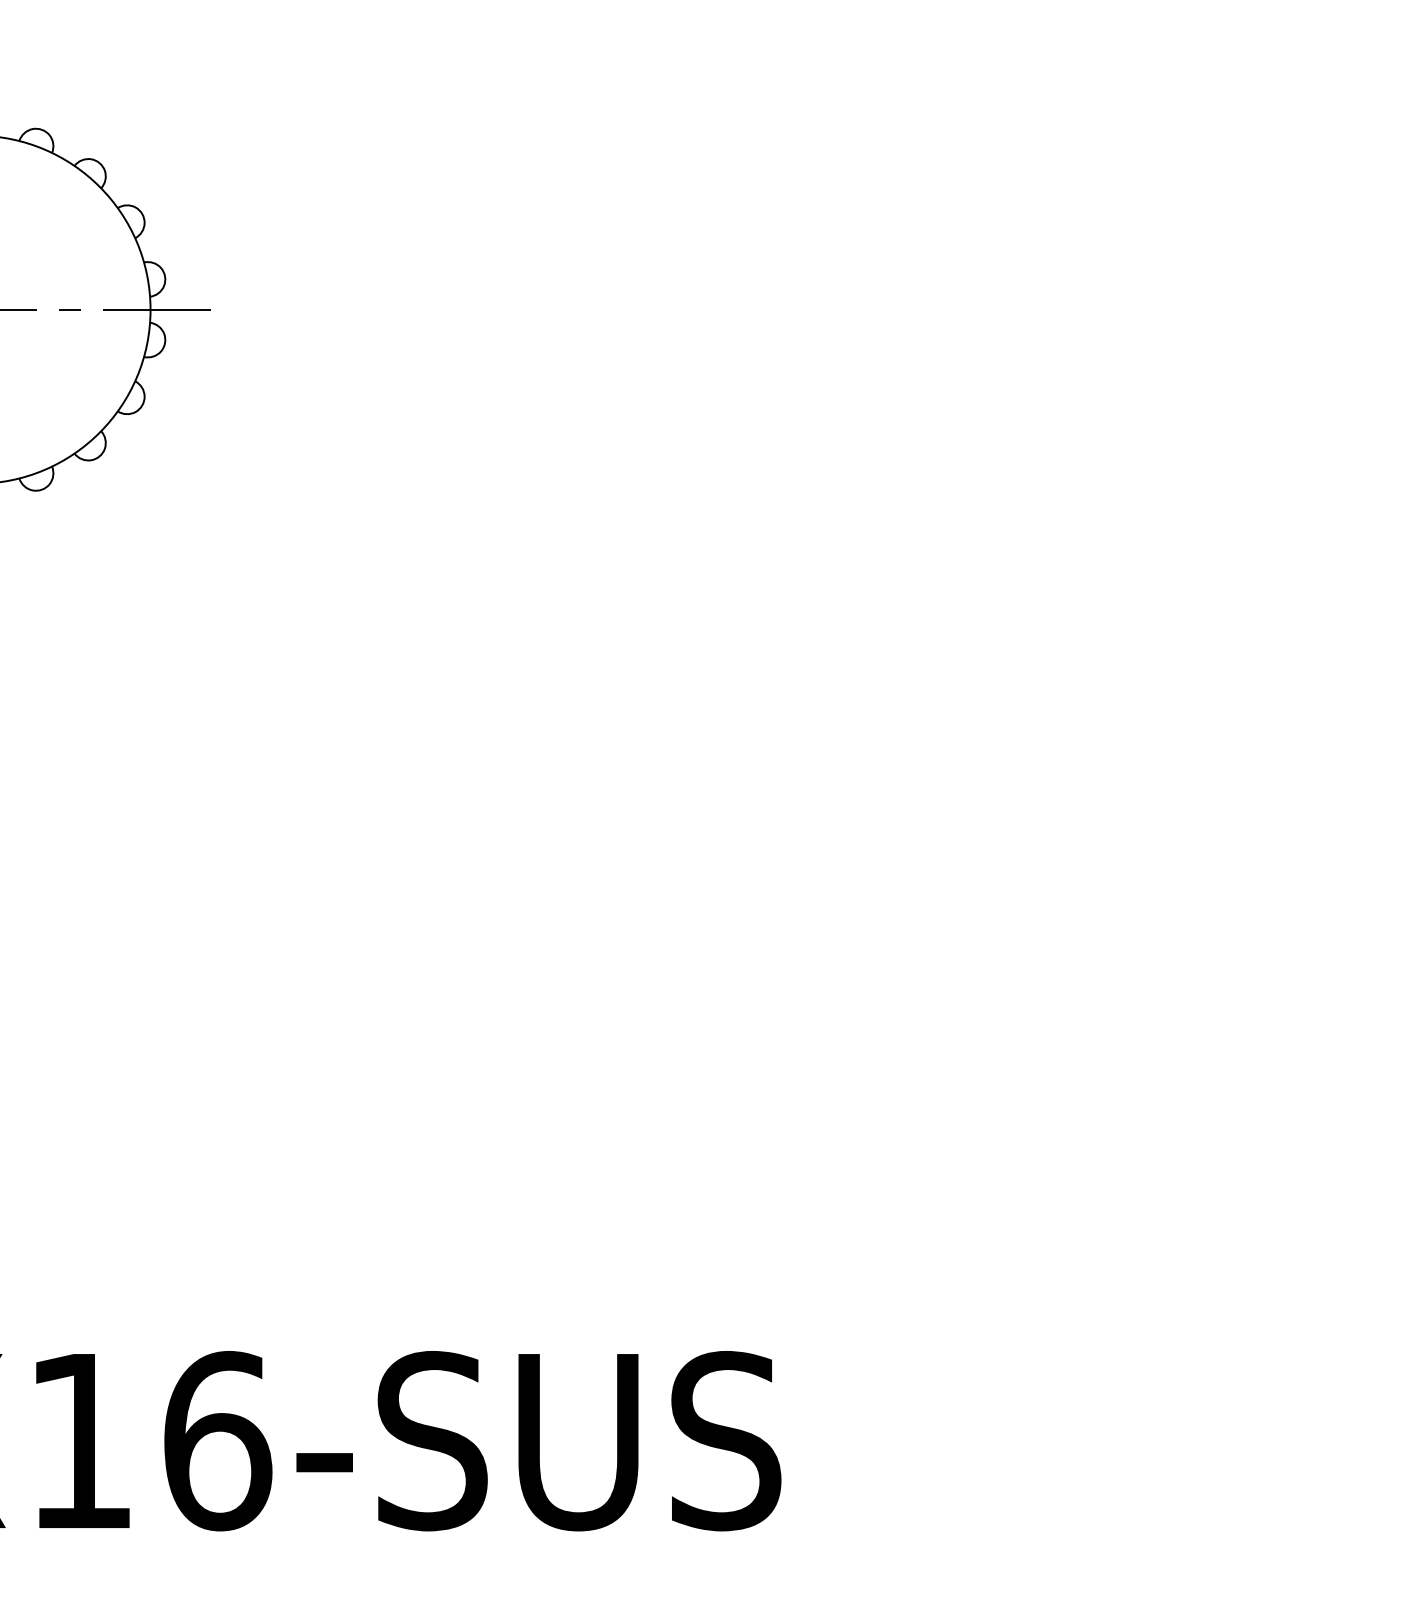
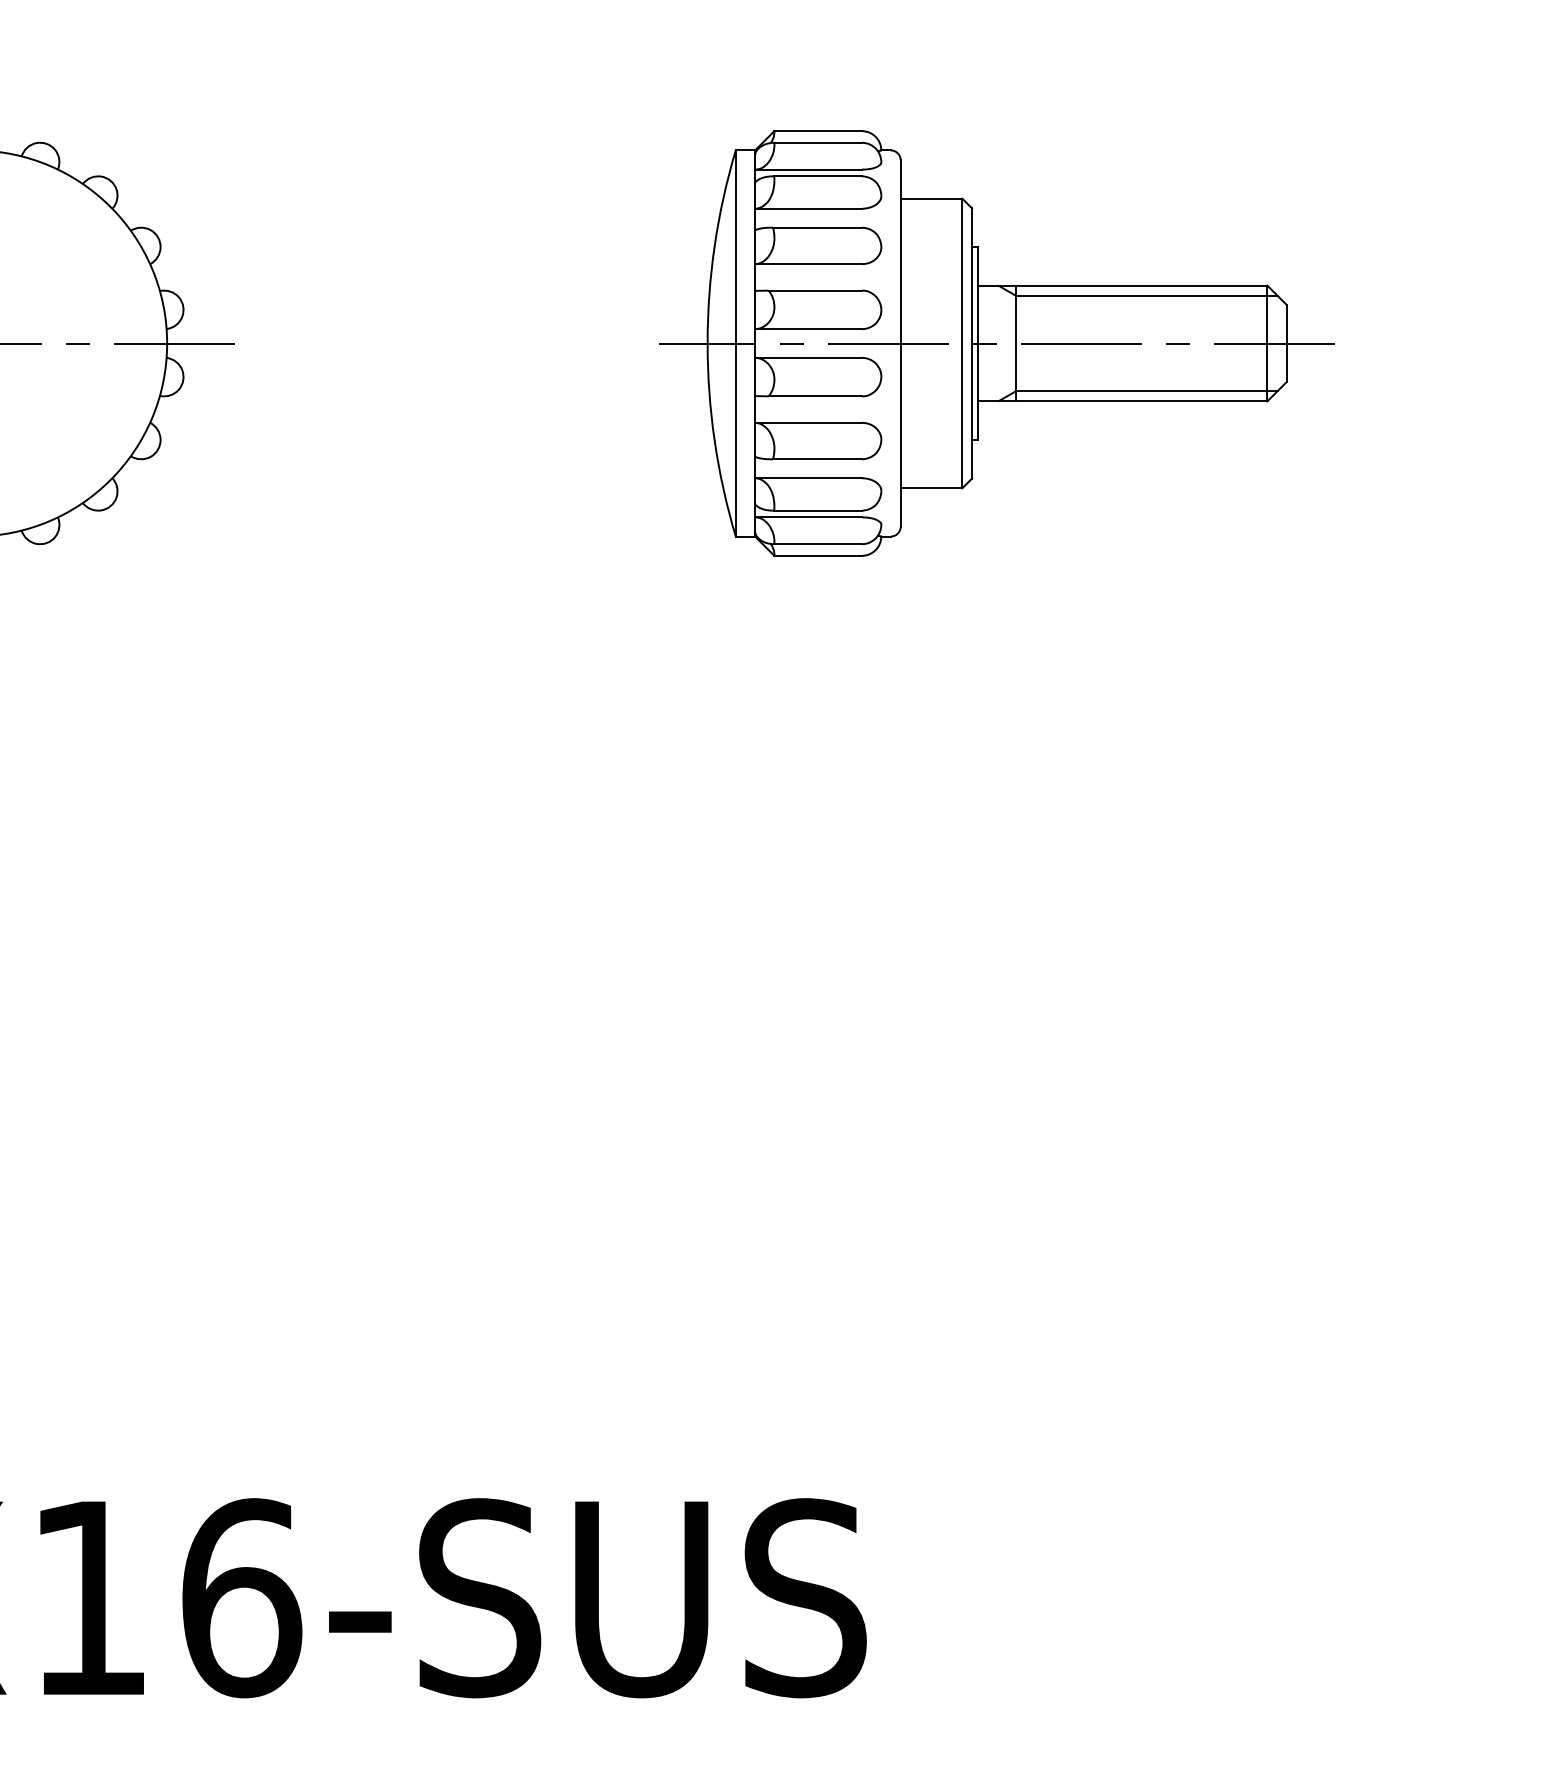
part: (898, 309) -> (996, 343), added

